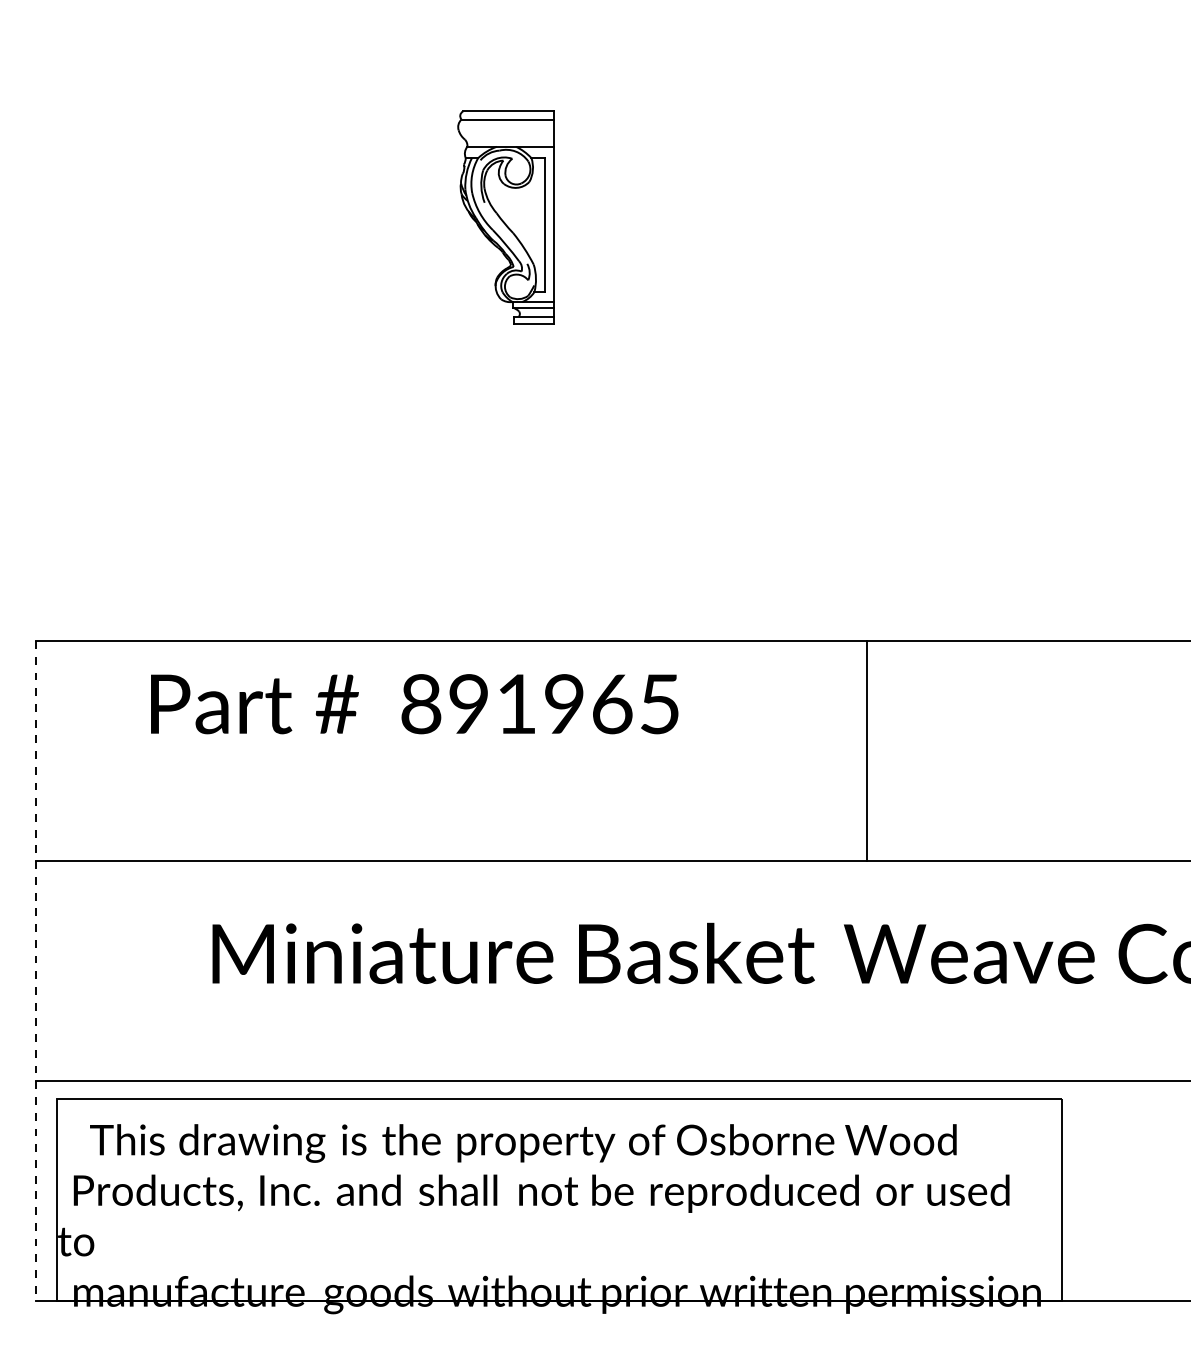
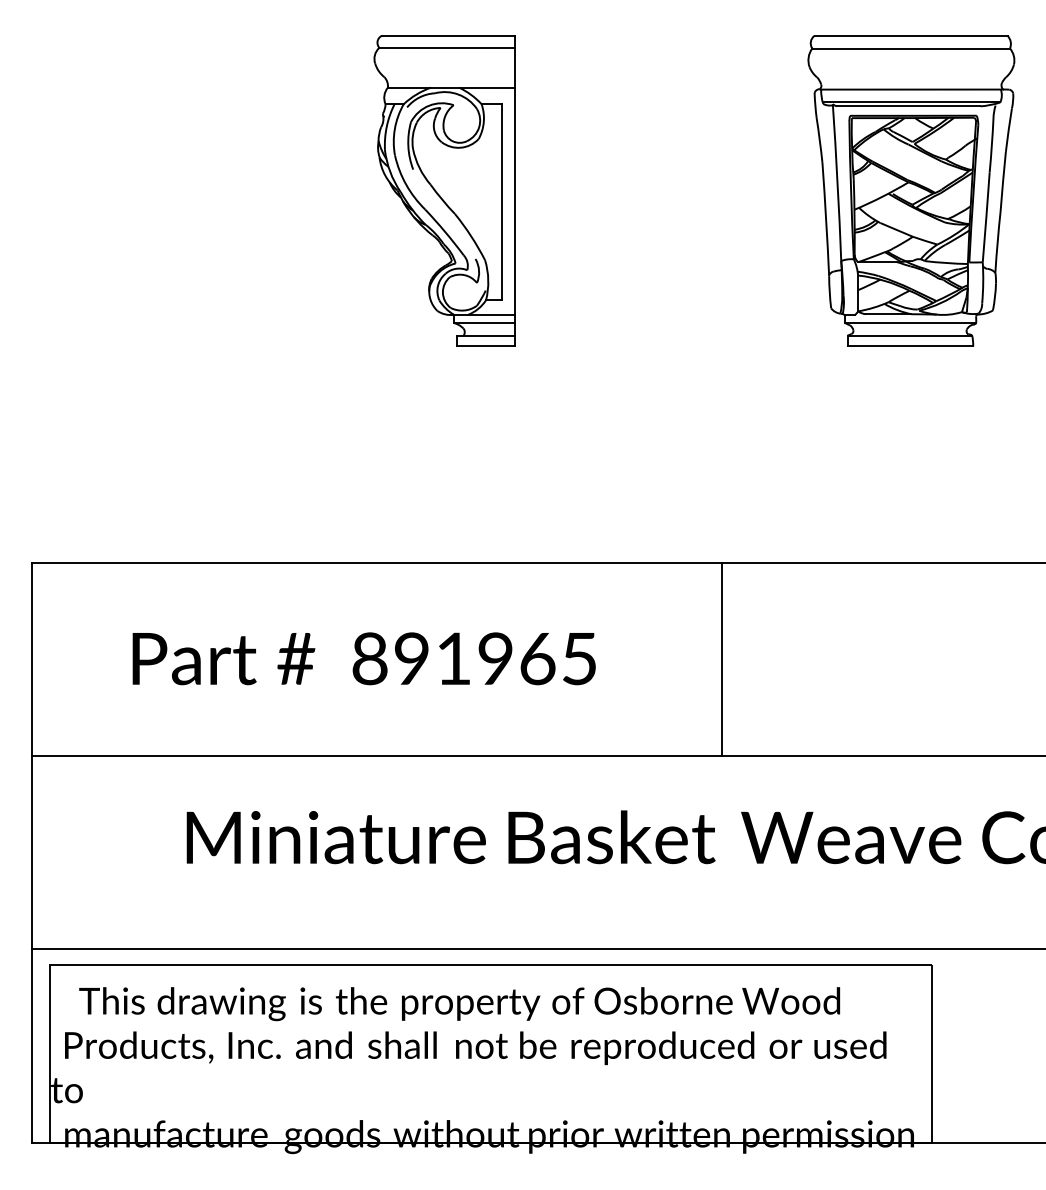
part: (505, 217) -> (443, 191), size x1.67
part: (1037, 217) -> (911, 191), added
text: (414, 704) -> (364, 659), moved
line: (867, 751) -> (722, 659), moved
line: (35, 971) -> (31, 853), dashed -> solid

